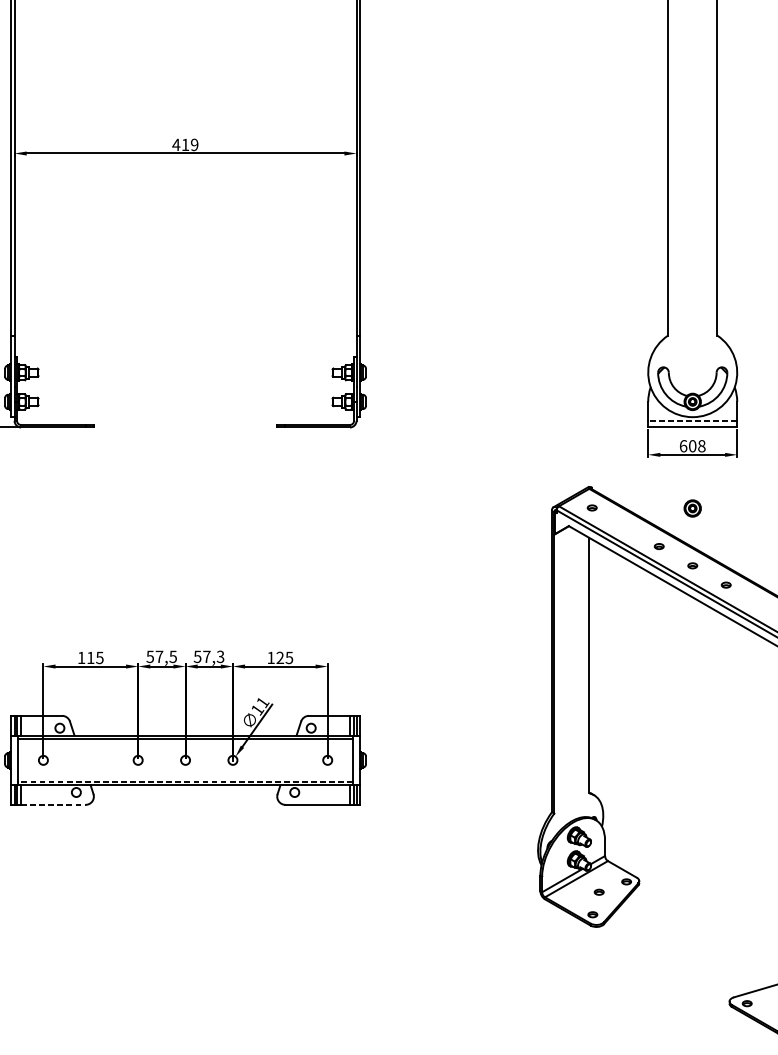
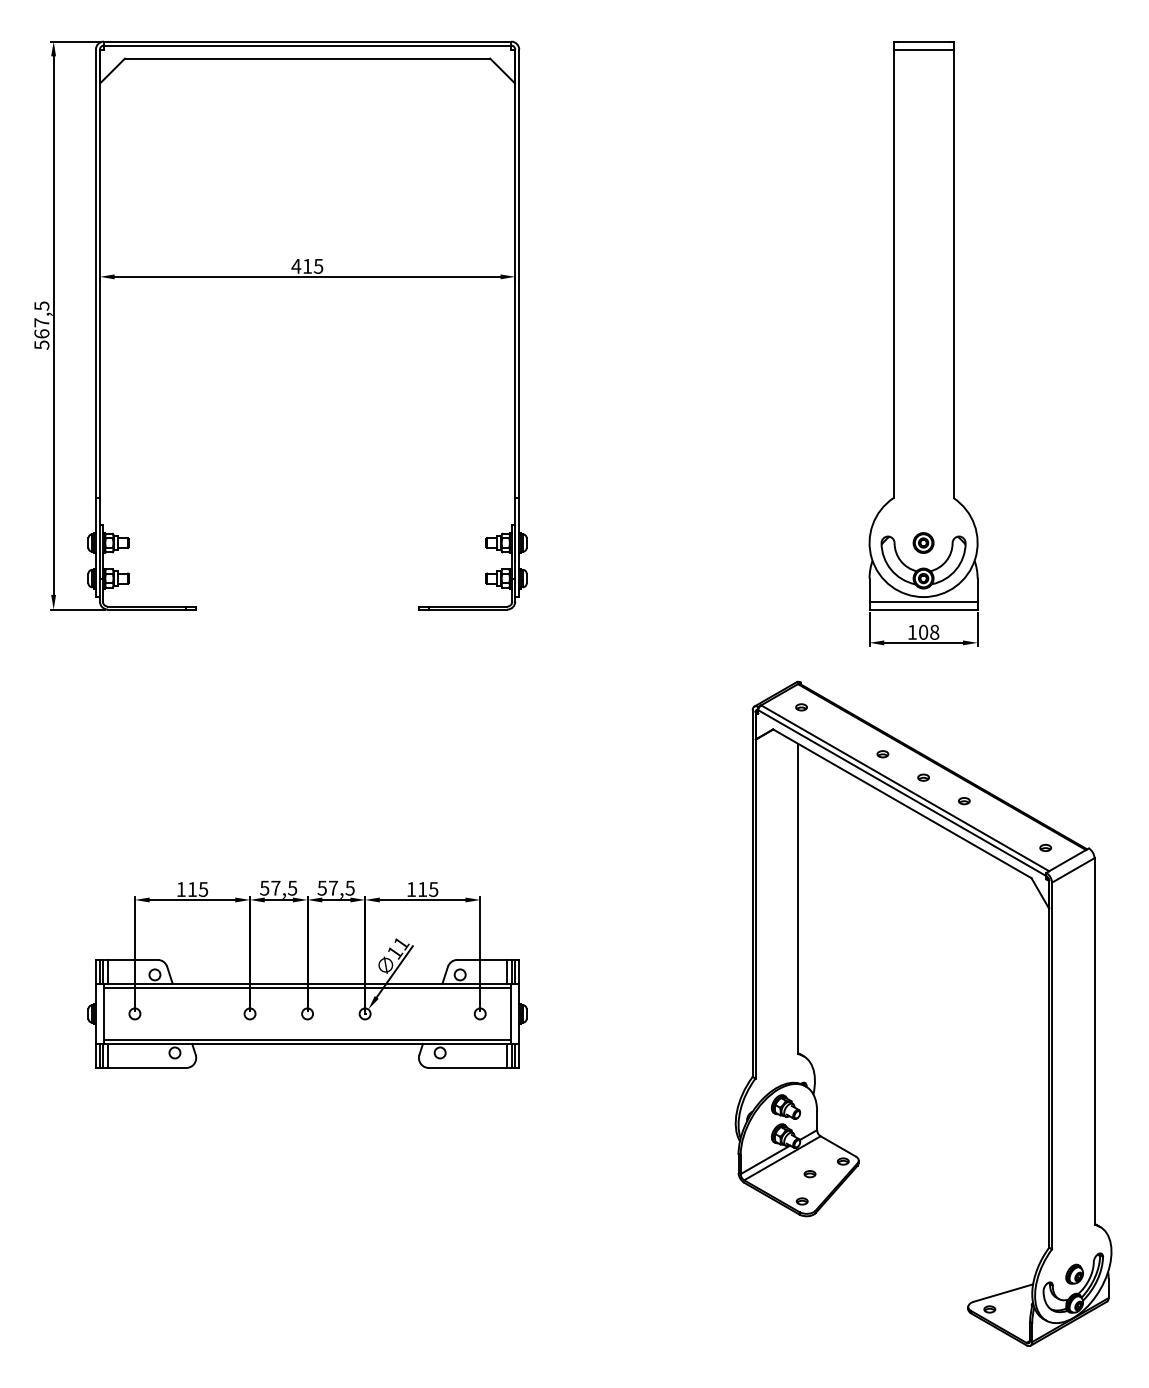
text: (194, 144) -> (318, 265), 419 -> 415
line: (692, 420) -> (923, 601), dashed -> solid
text: (683, 445) -> (912, 631), 608 -> 108
part: (692, 508) -> (923, 542), moved
text: (220, 656) -> (350, 887), 57,3 -> 57,5
text: (280, 657) -> (422, 889), 125 -> 115
line: (185, 781) -> (307, 1039), dashed -> solid
line: (53, 804) -> (147, 1067), dashed -> solid

